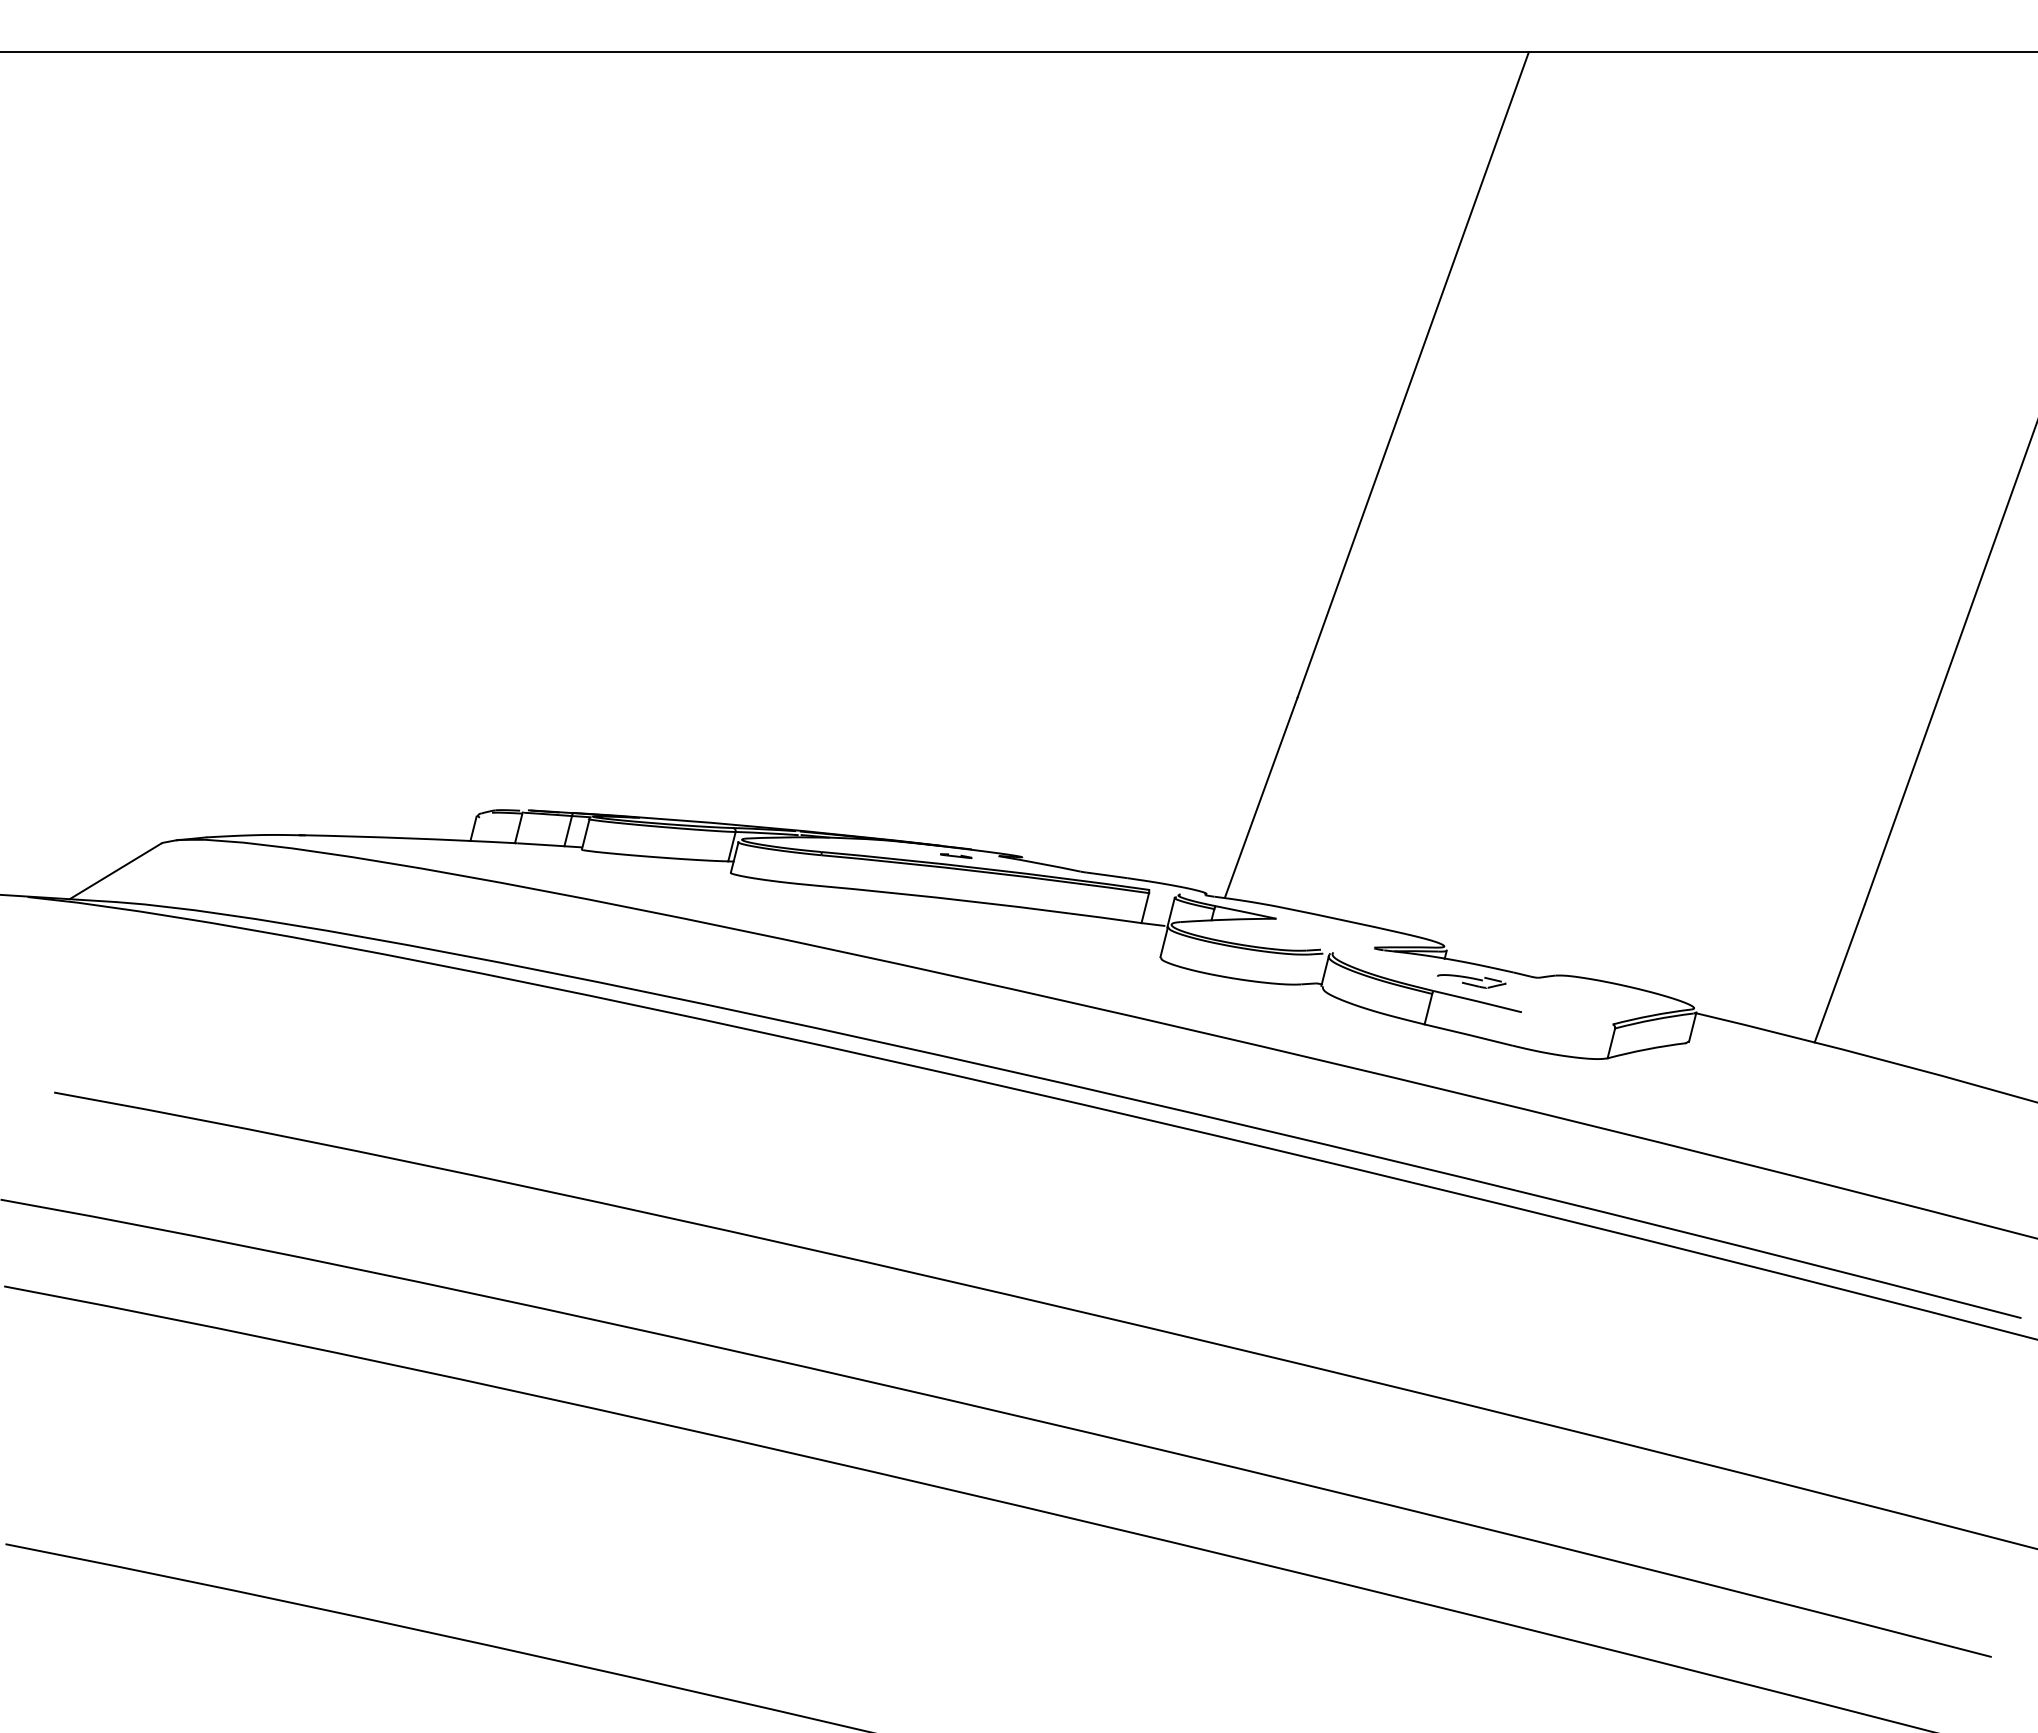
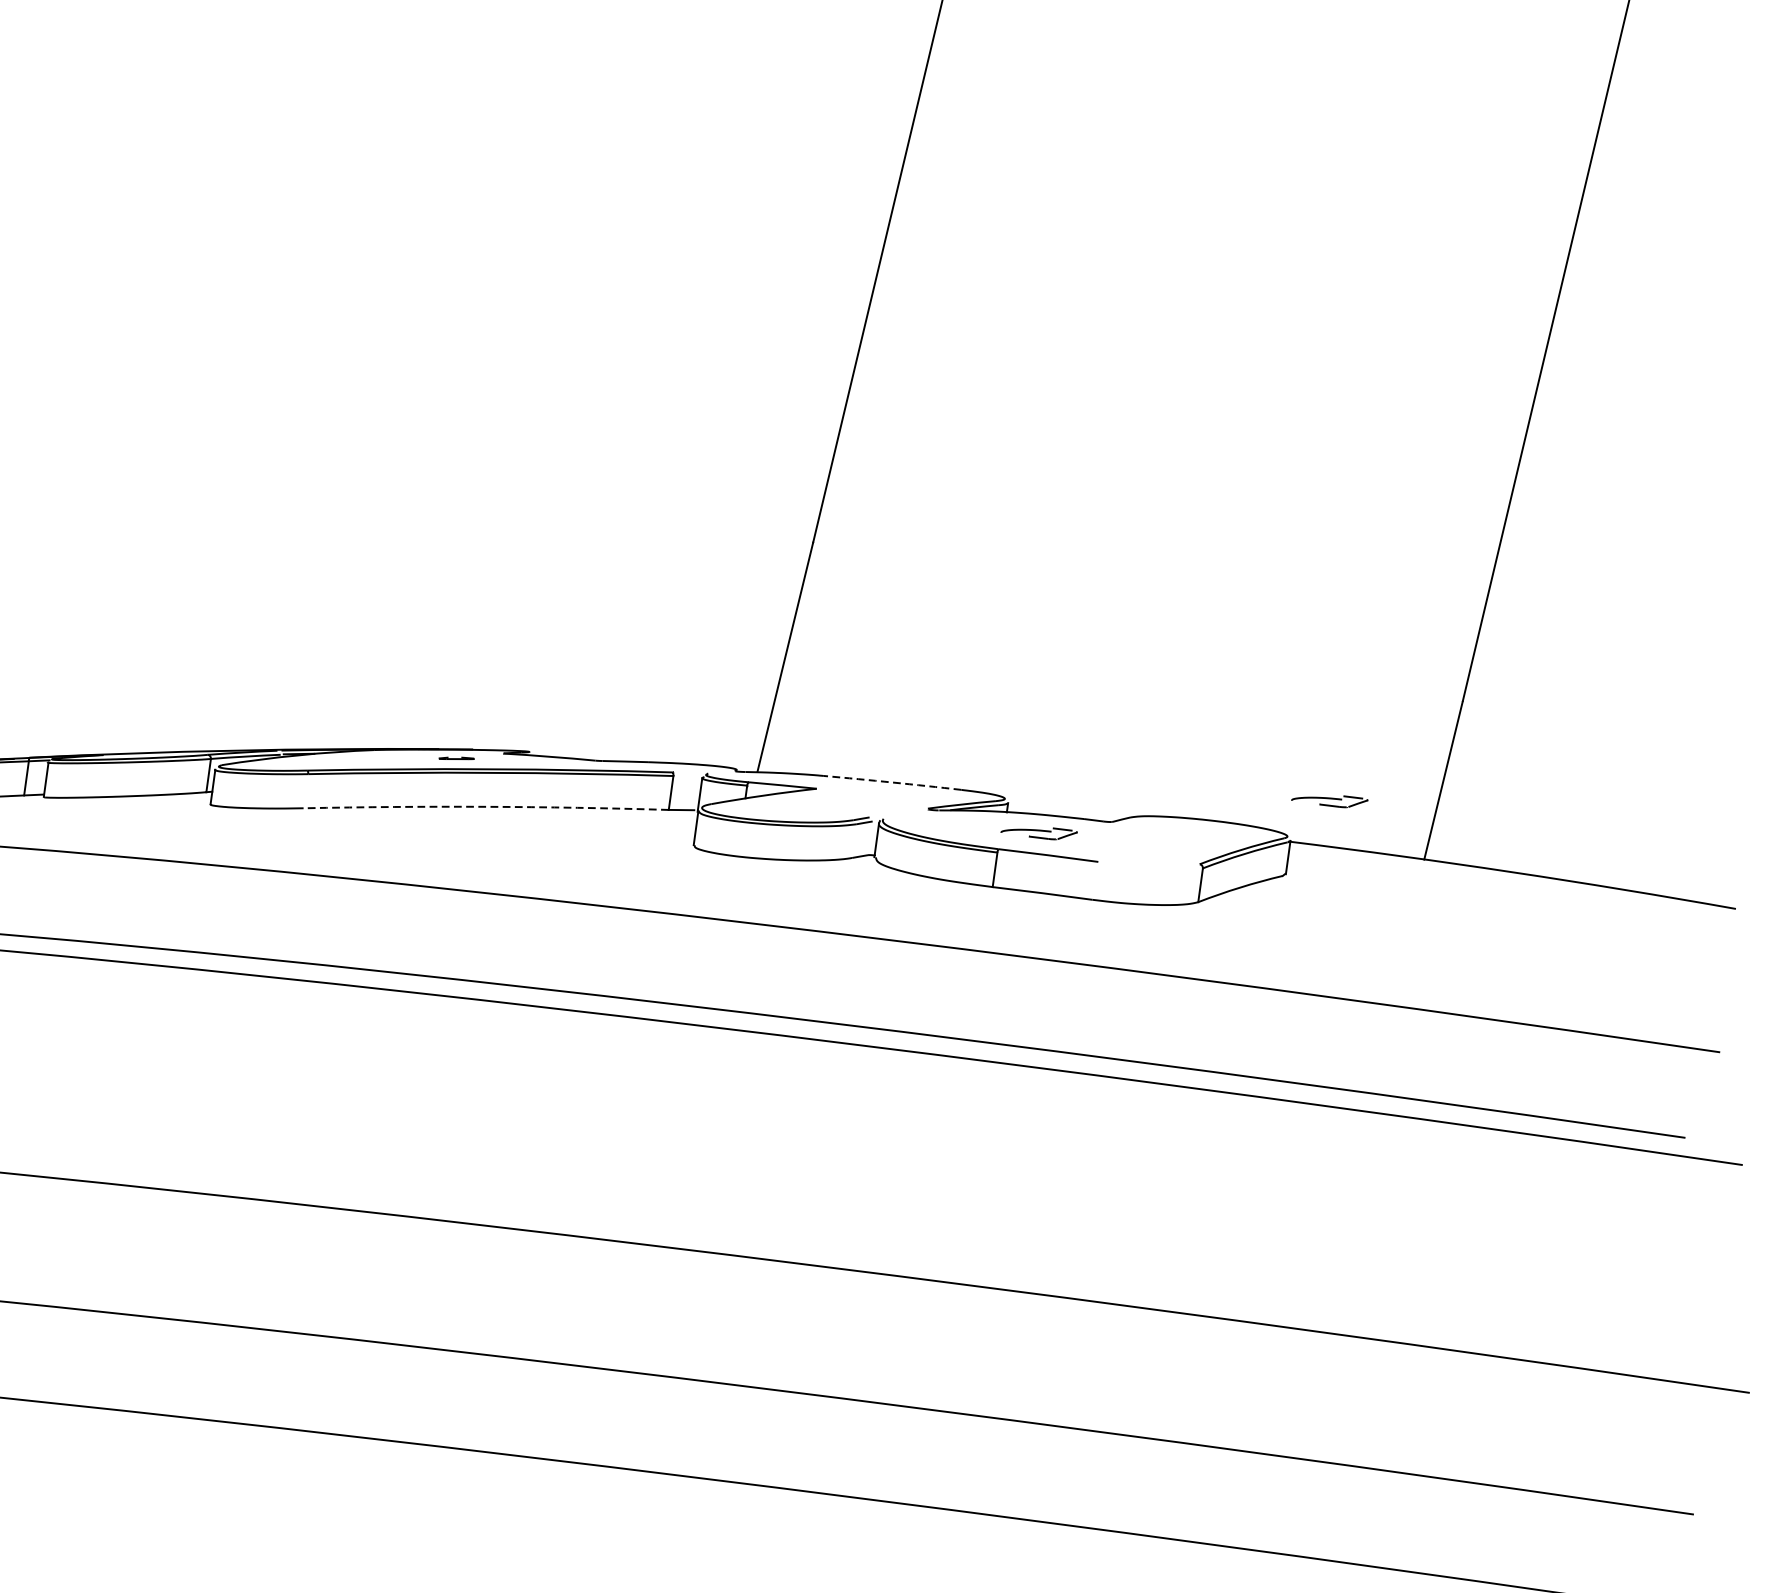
arc: (977, 902) -> (485, 807), solid -> dashed
arc: (1345, 920) -> (892, 782), solid -> dashed
part: (1735, 981) -> (1329, 802), added

